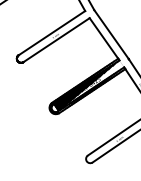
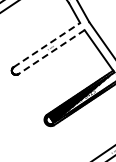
line: (52, 33) -> (47, 45), solid -> dashed
line: (56, 40) -> (51, 52), solid -> dashed

